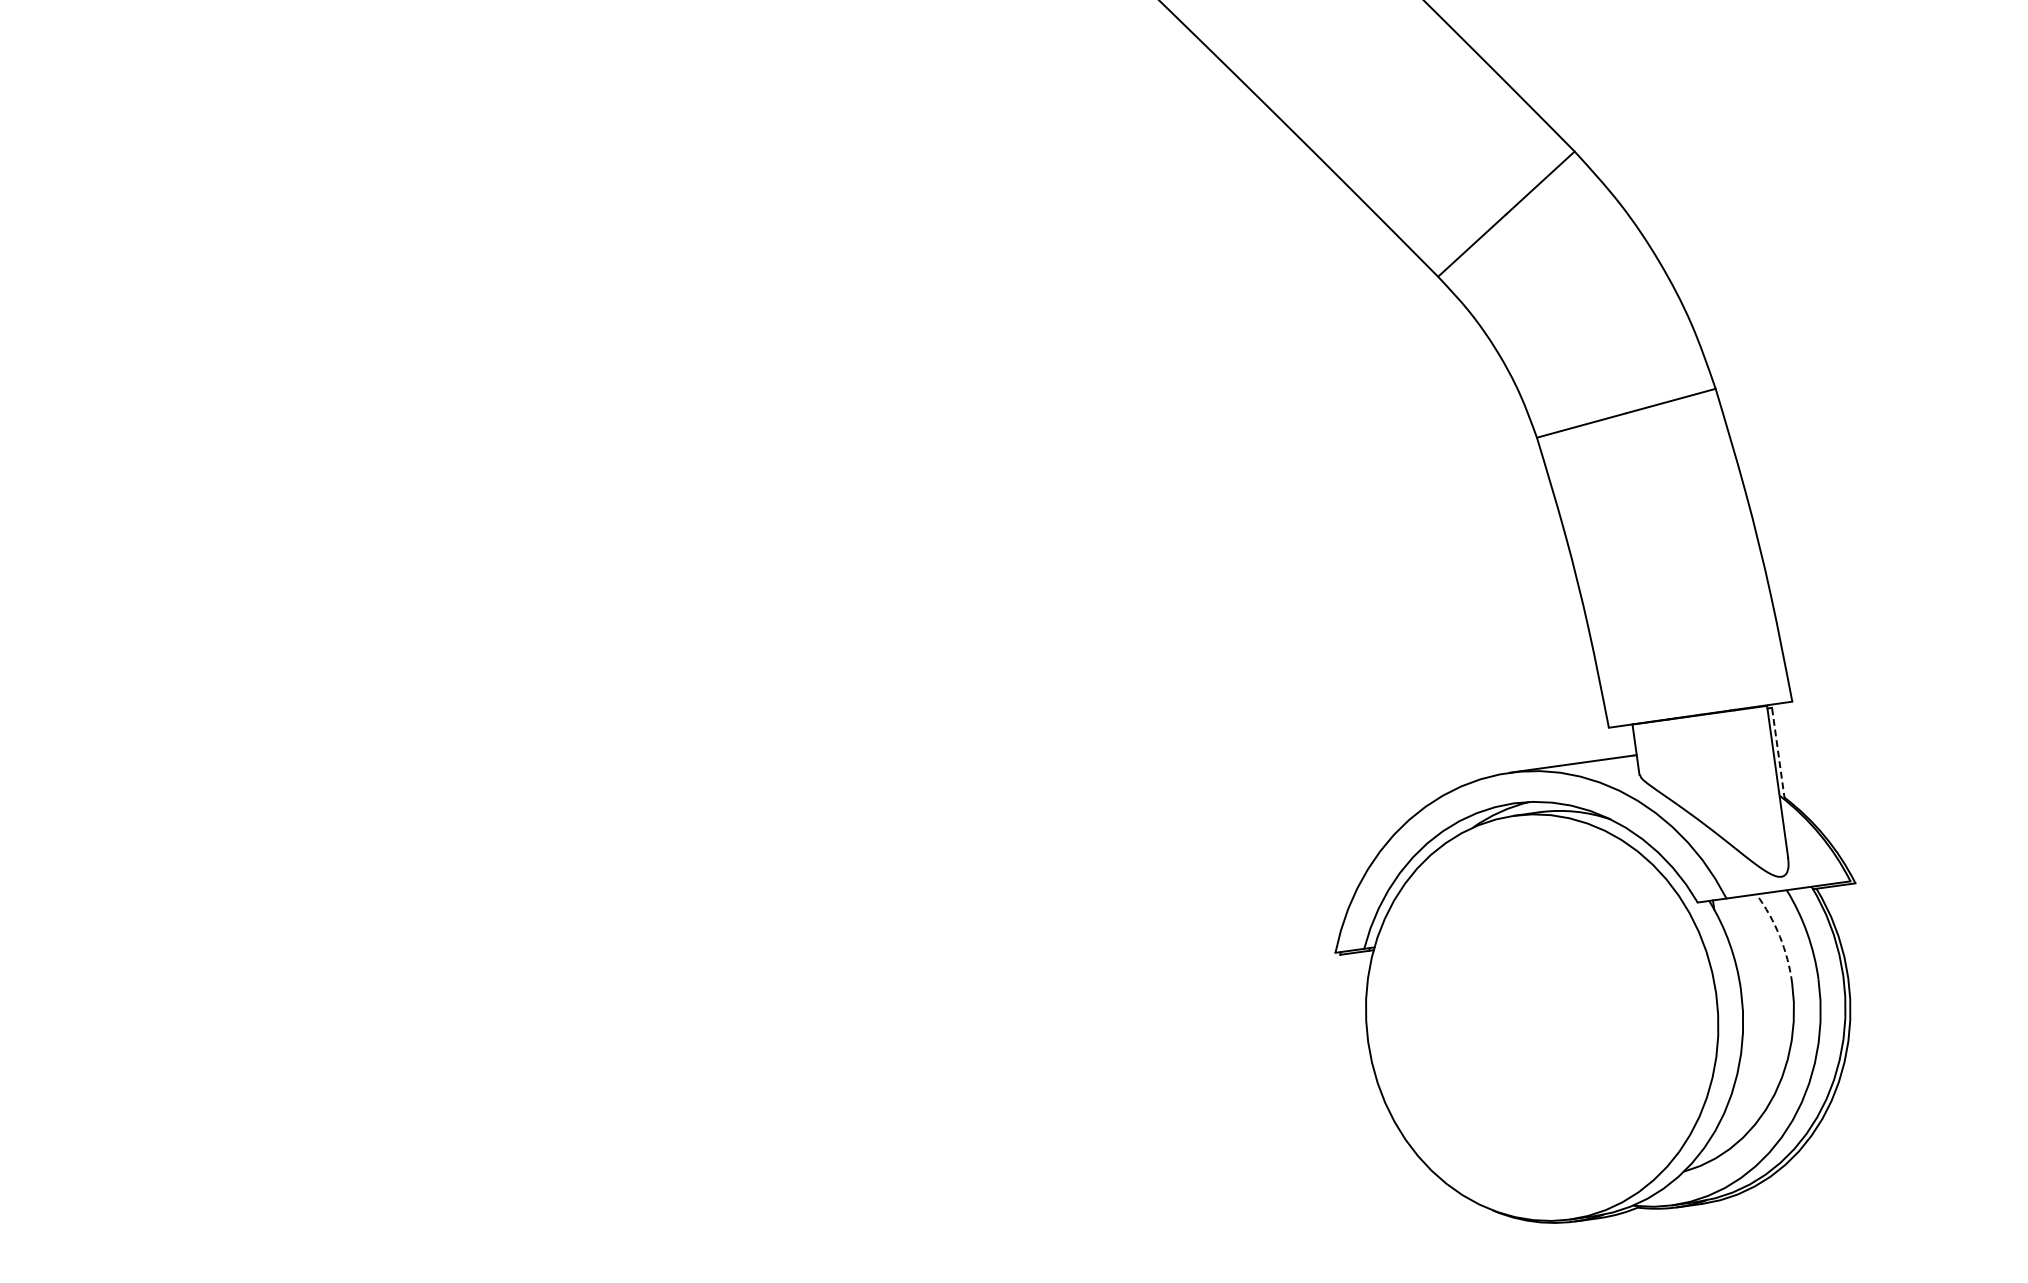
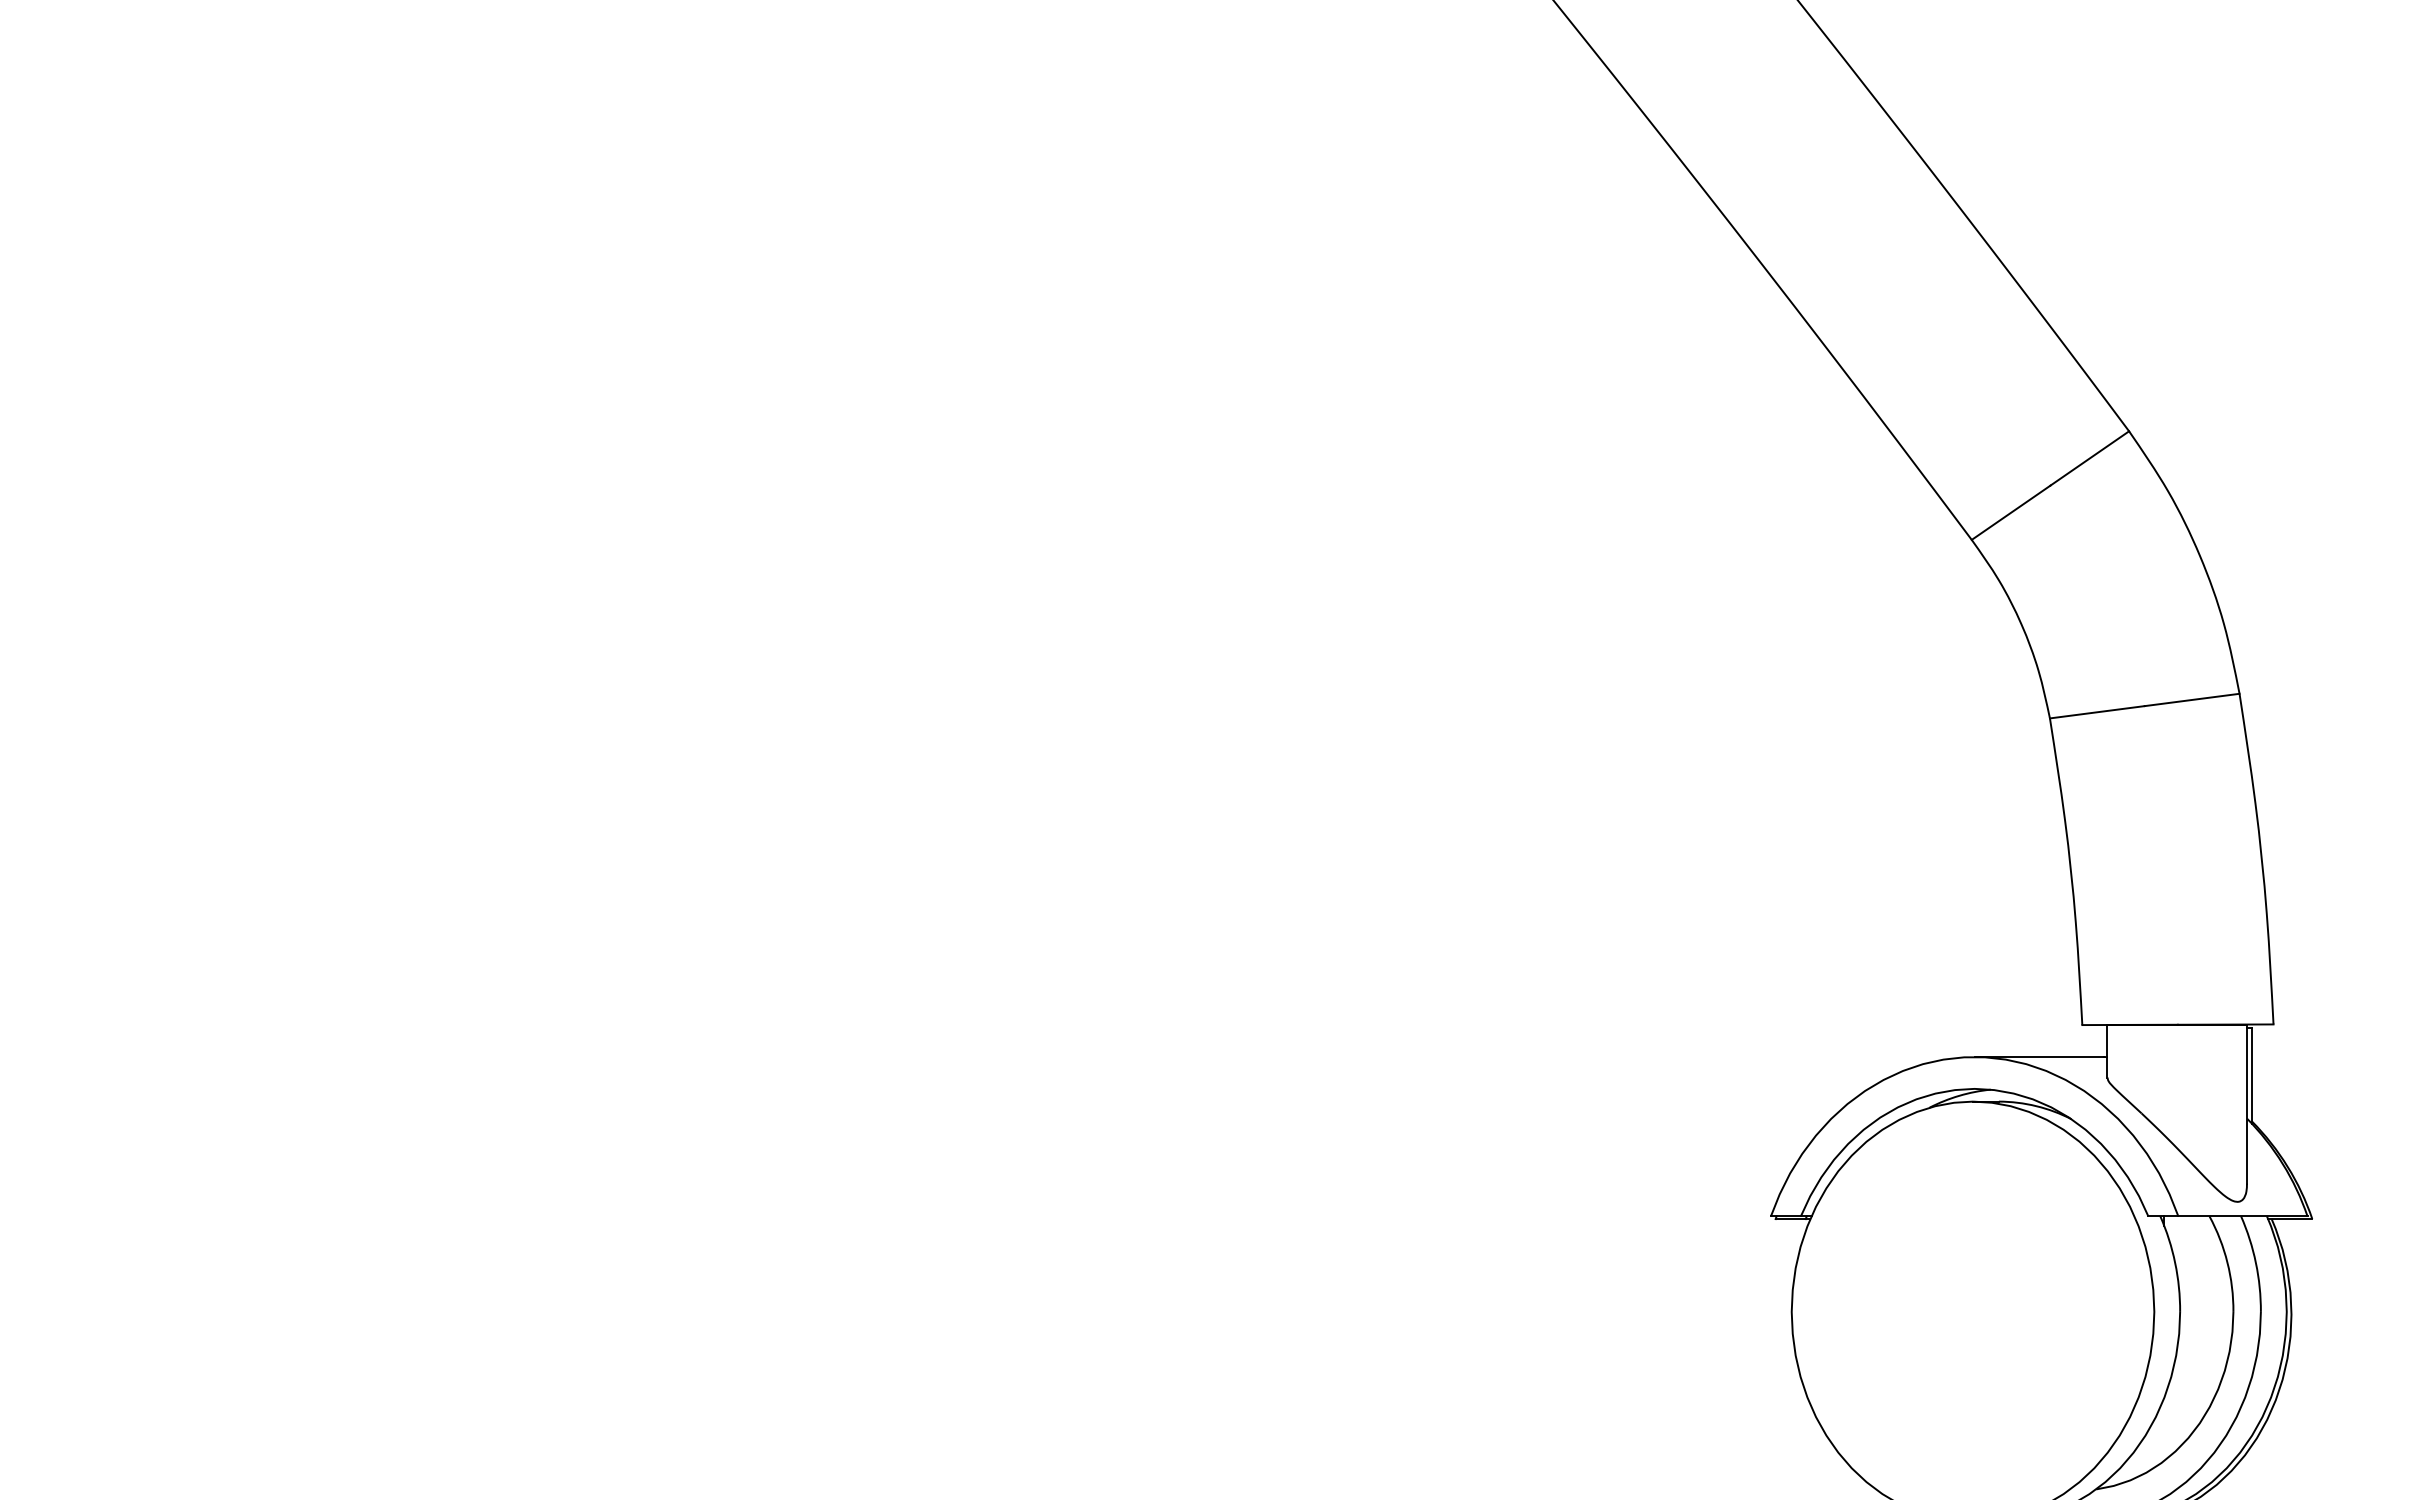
line: (1777, 753) -> (2251, 1075), dashed -> solid
arc: (1779, 936) -> (2227, 1262), dashed -> solid

